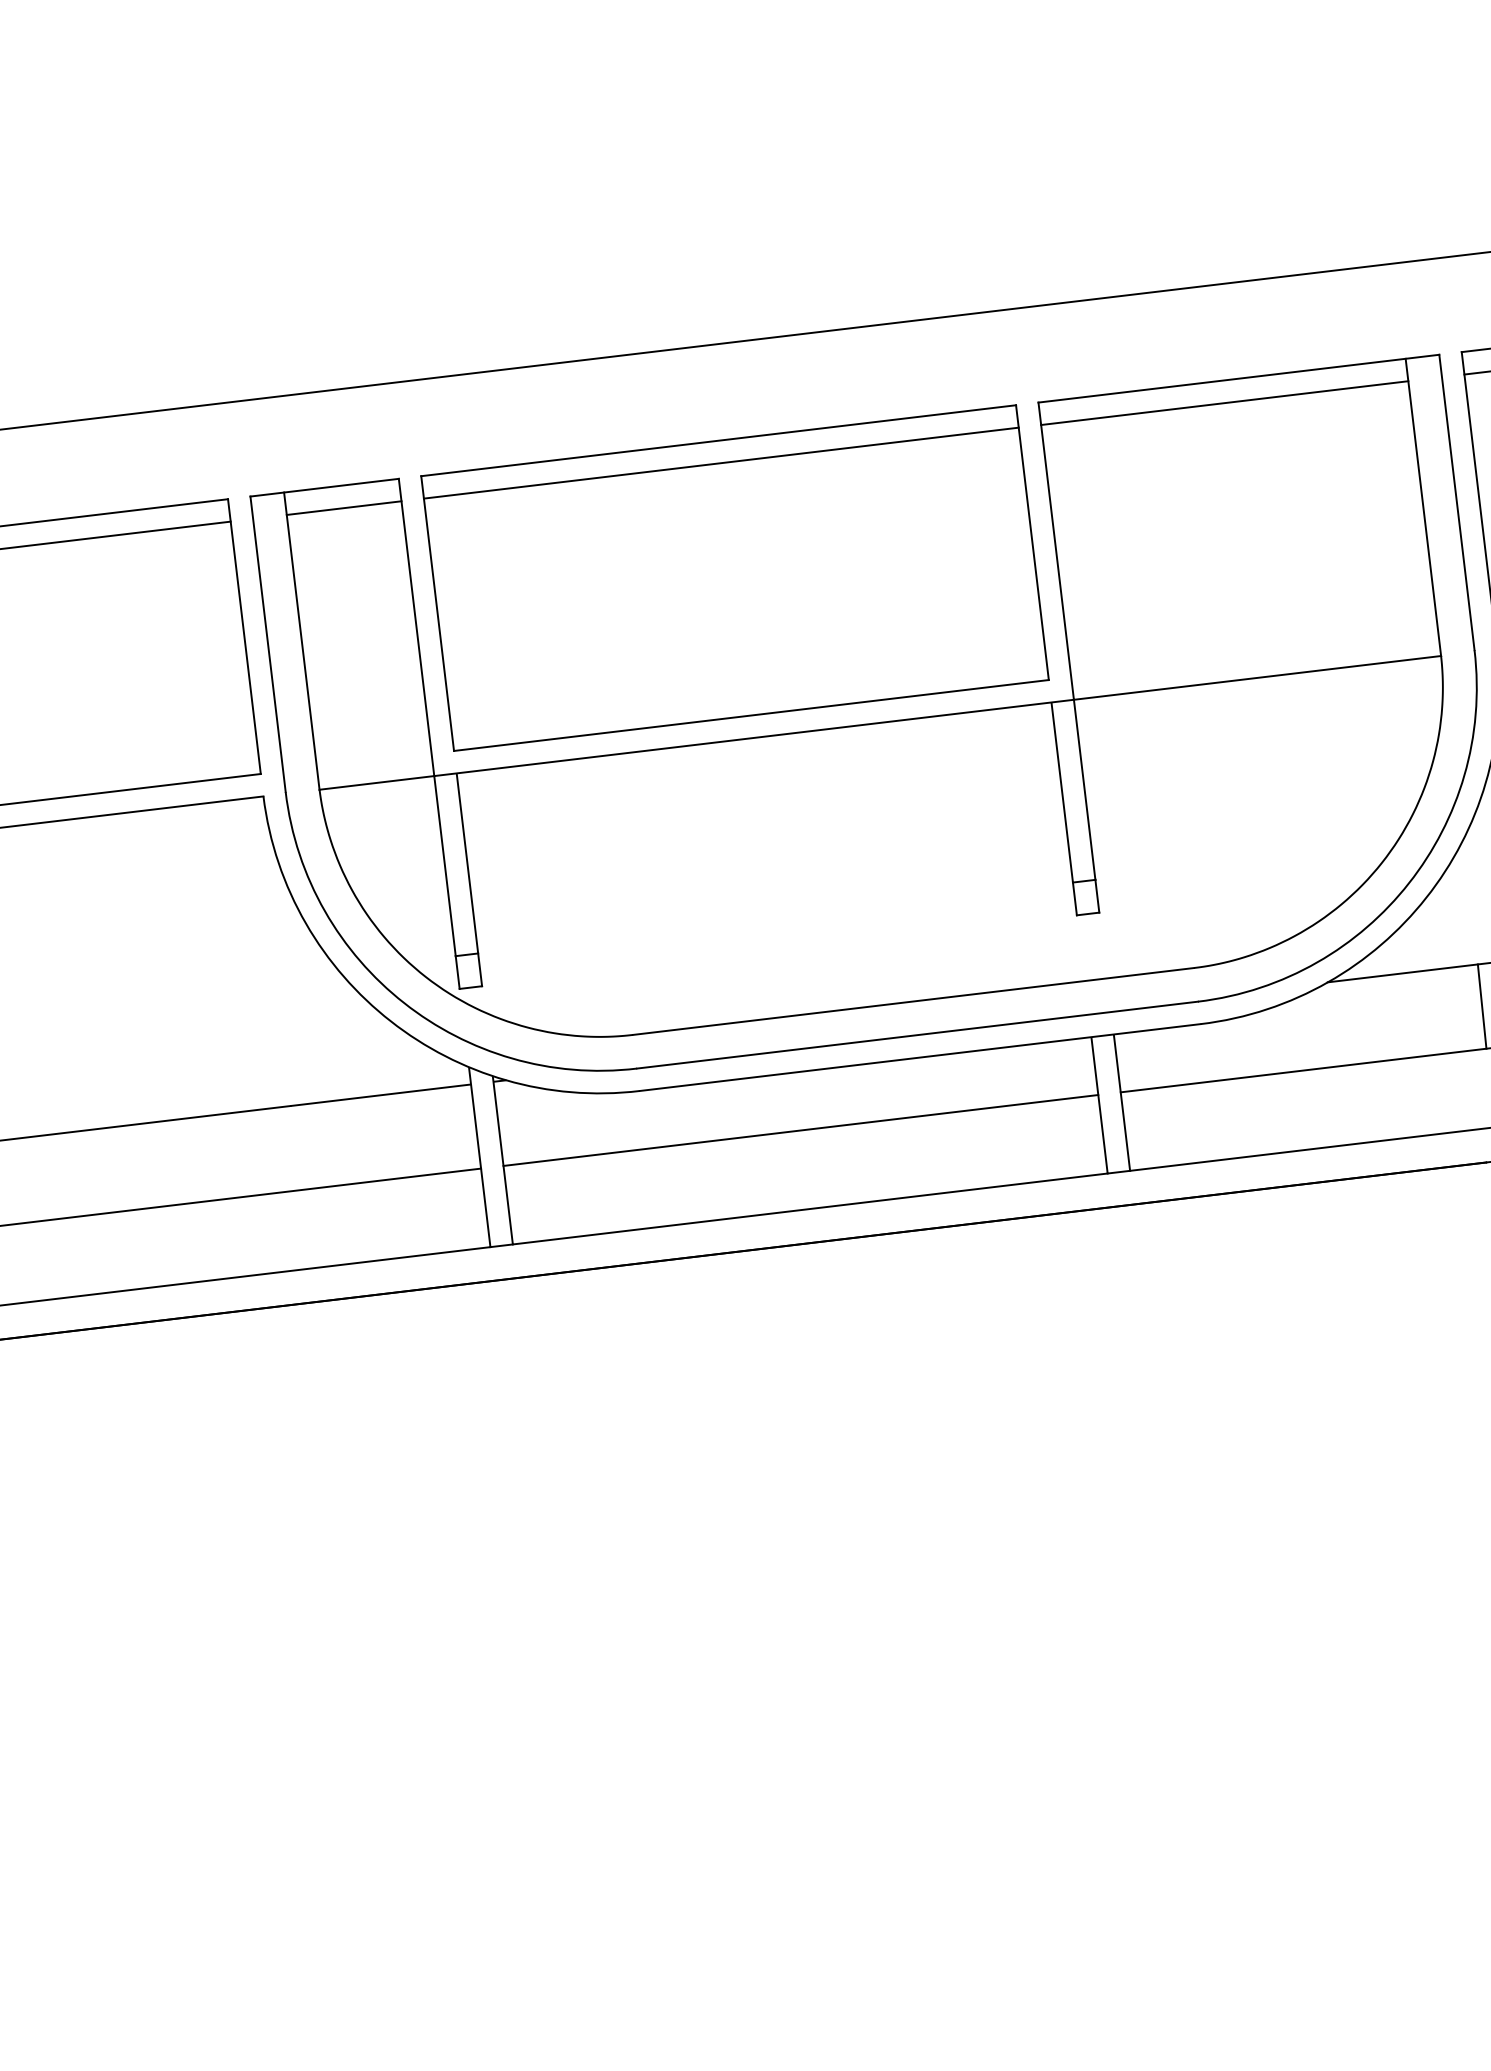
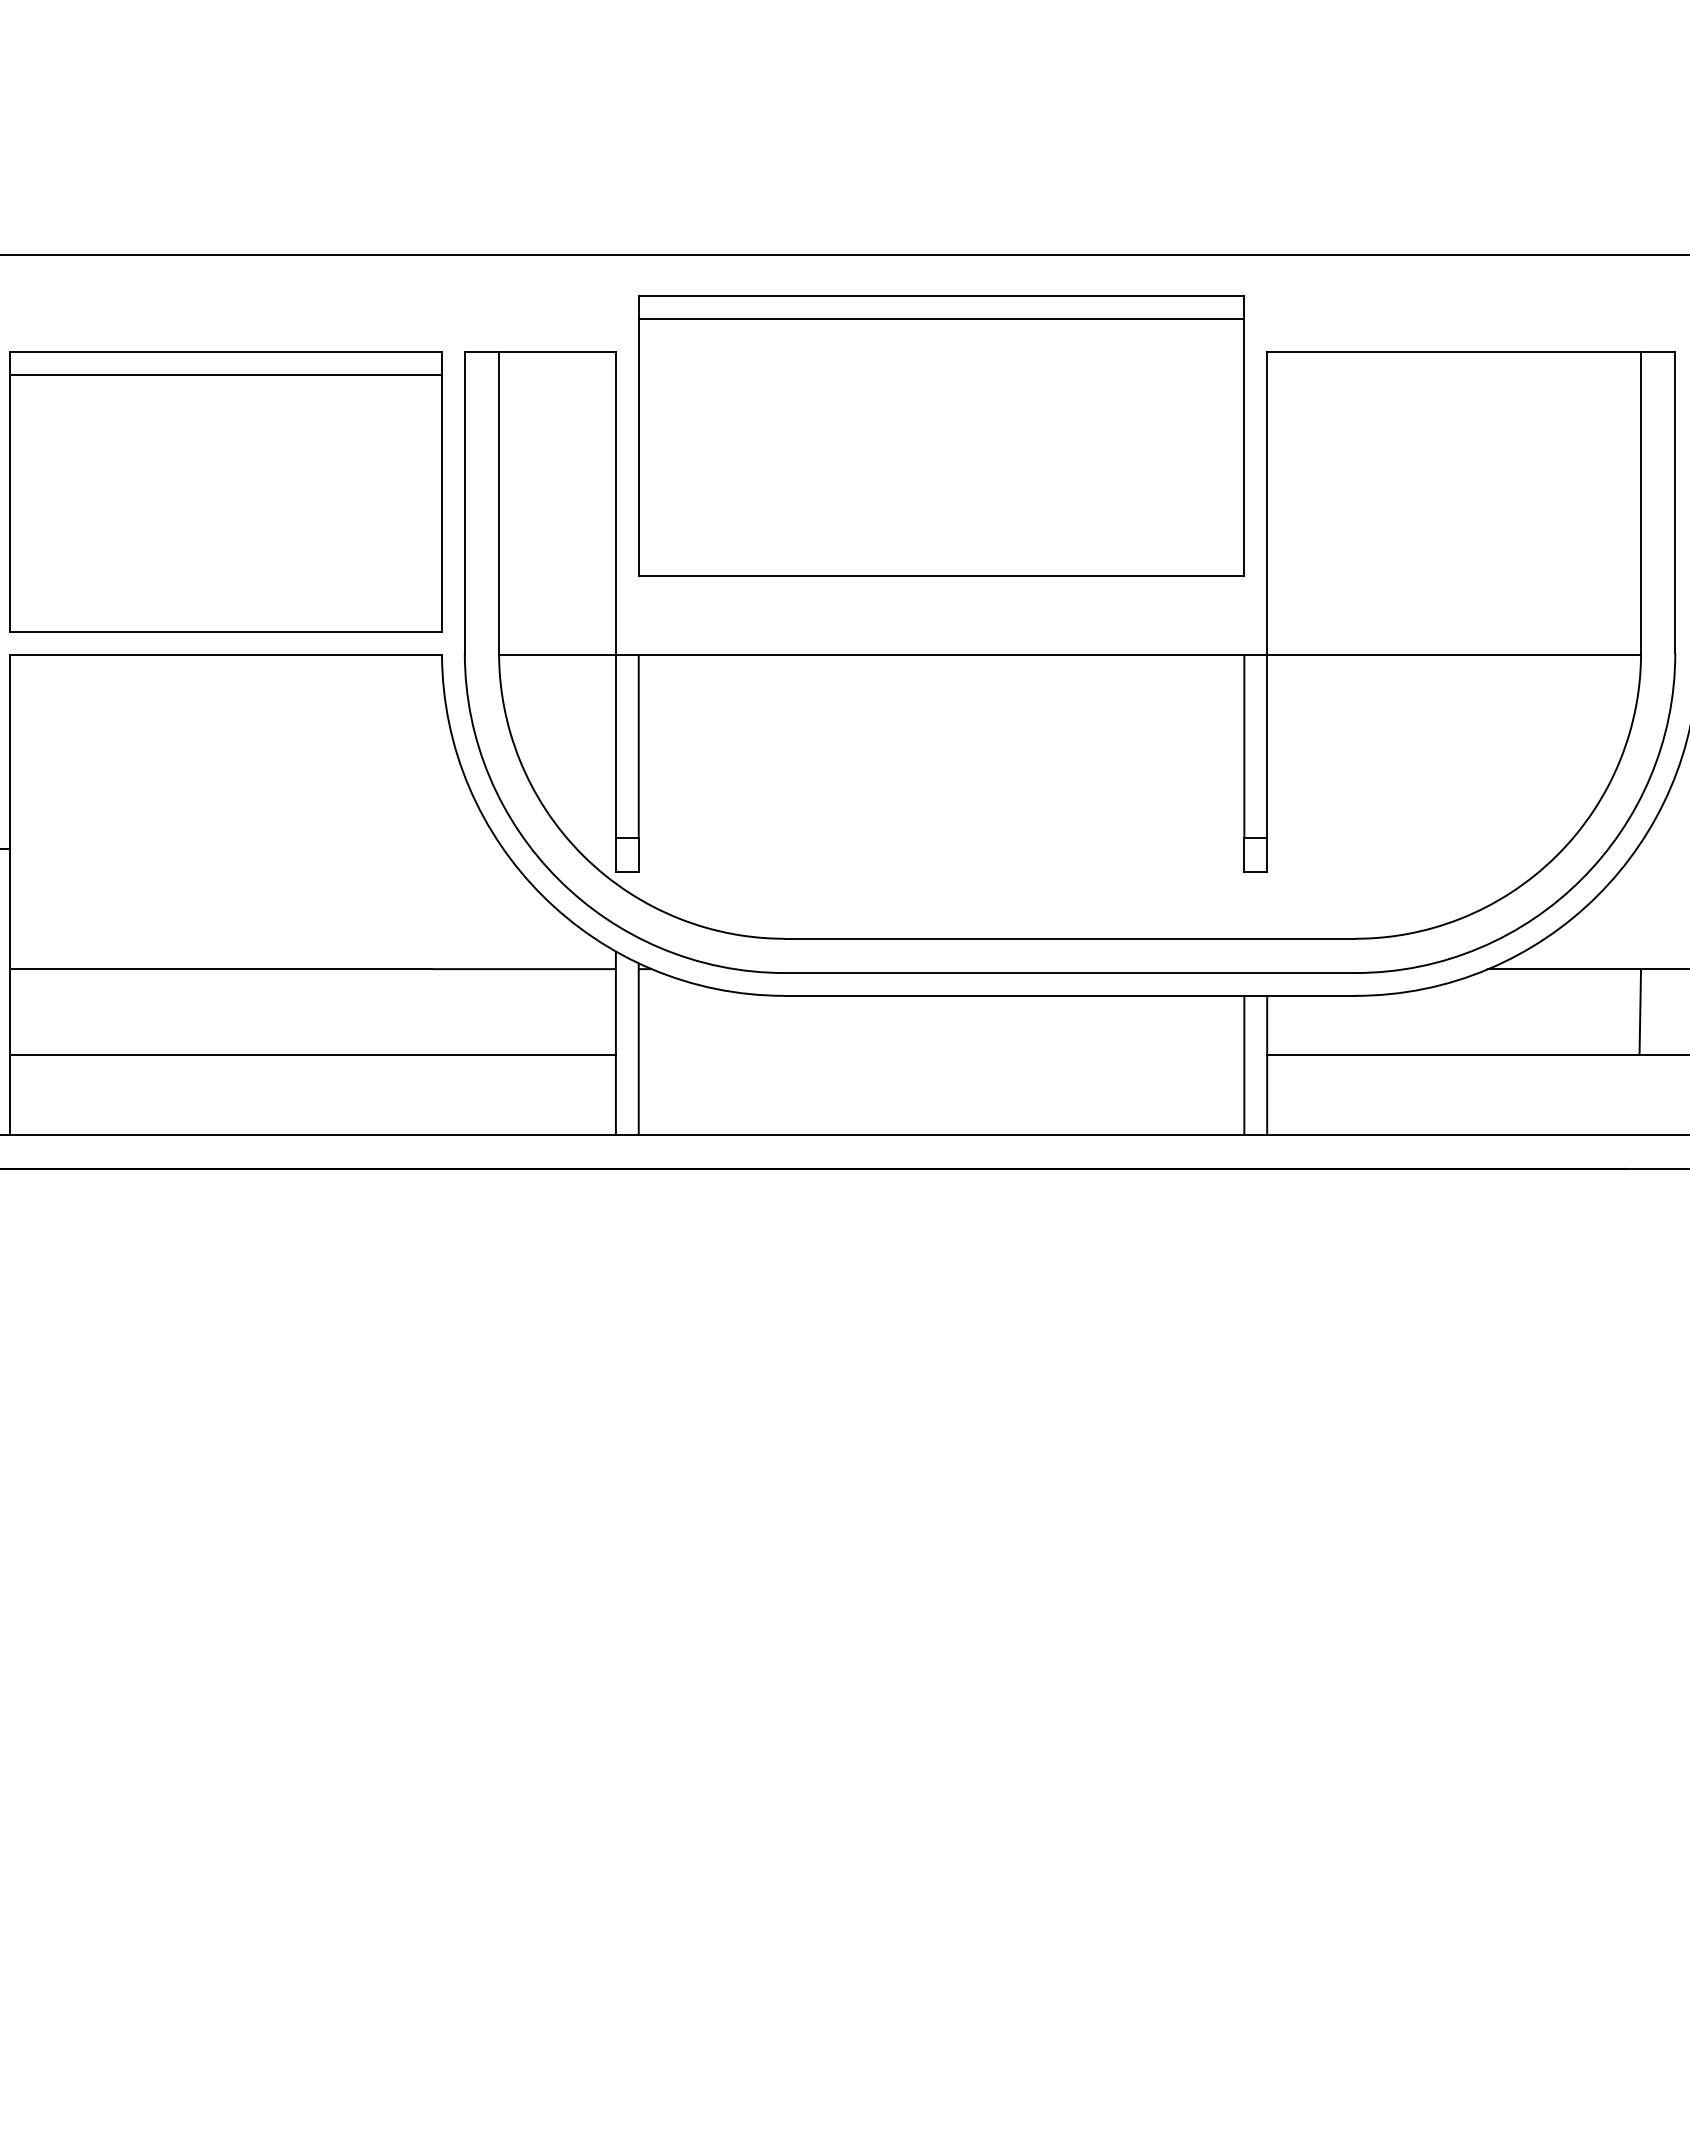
line: (1225, 403) -> (1454, 375), removed
line: (344, 508) -> (557, 375), removed
part: (734, 577) -> (941, 435), moved
line: (800, 1130) -> (941, 1054), removed

